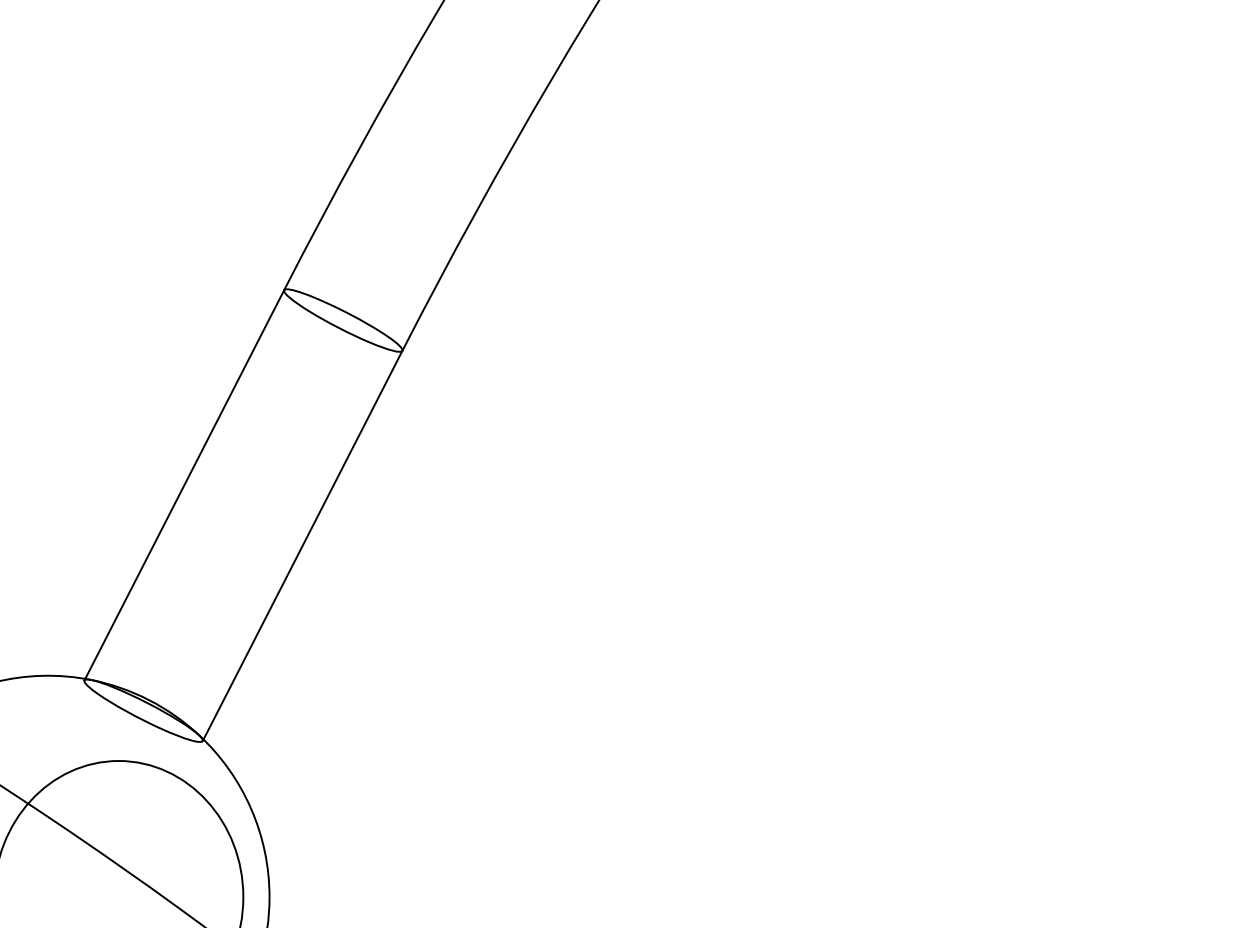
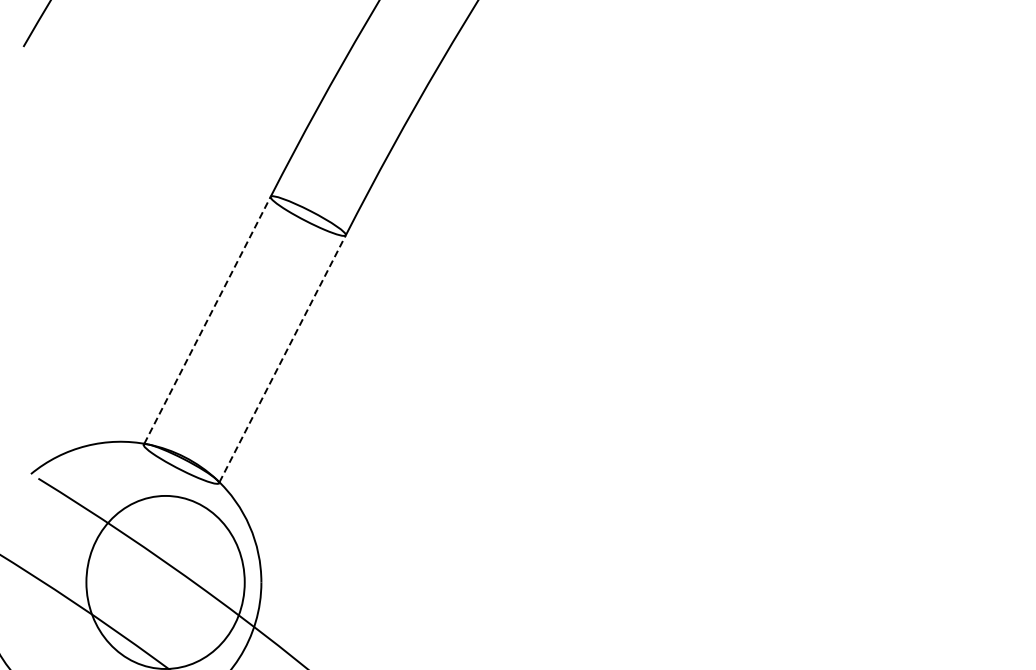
line: (184, 484) -> (207, 320), solid -> dashed
line: (302, 544) -> (282, 358), solid -> dashed

